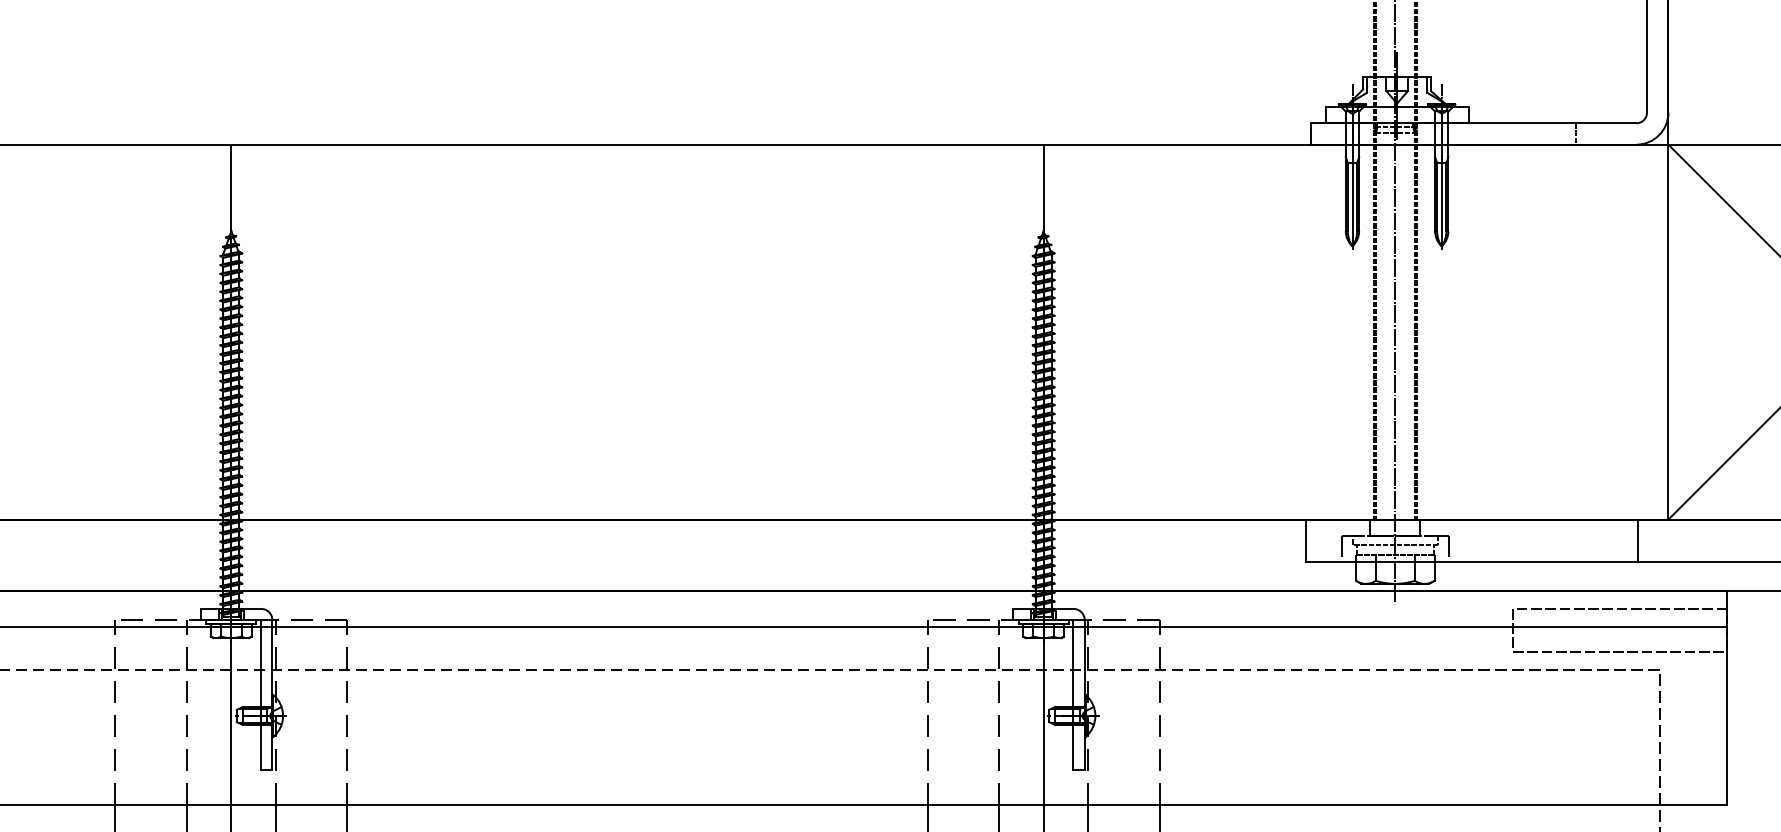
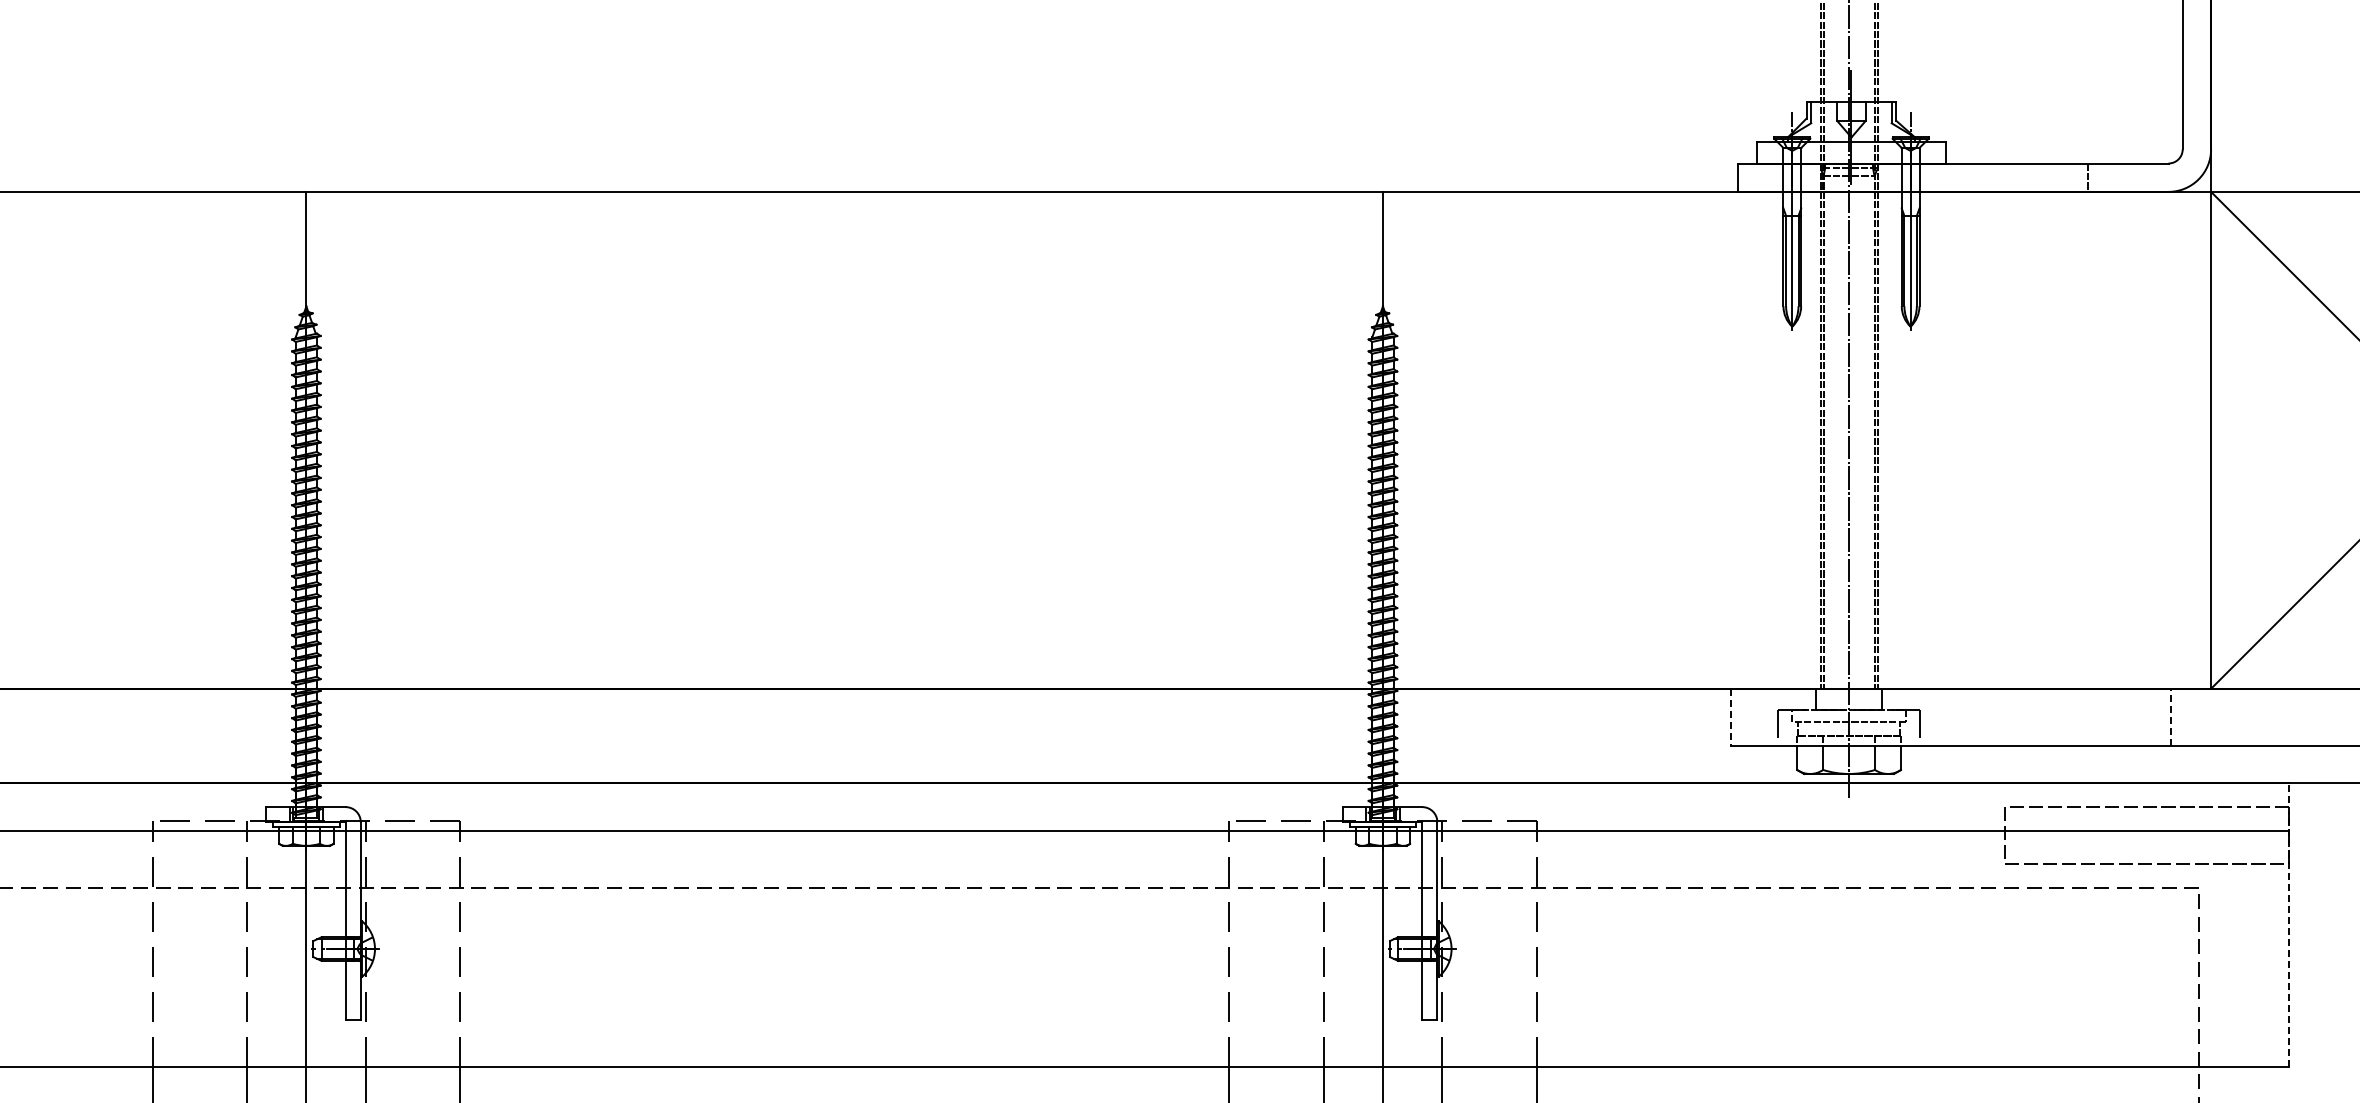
line: (1637, 540) -> (2170, 716), solid -> dashed
line: (1305, 541) -> (1730, 717), solid -> dashed
line: (1727, 698) -> (2289, 925), solid -> dashed

